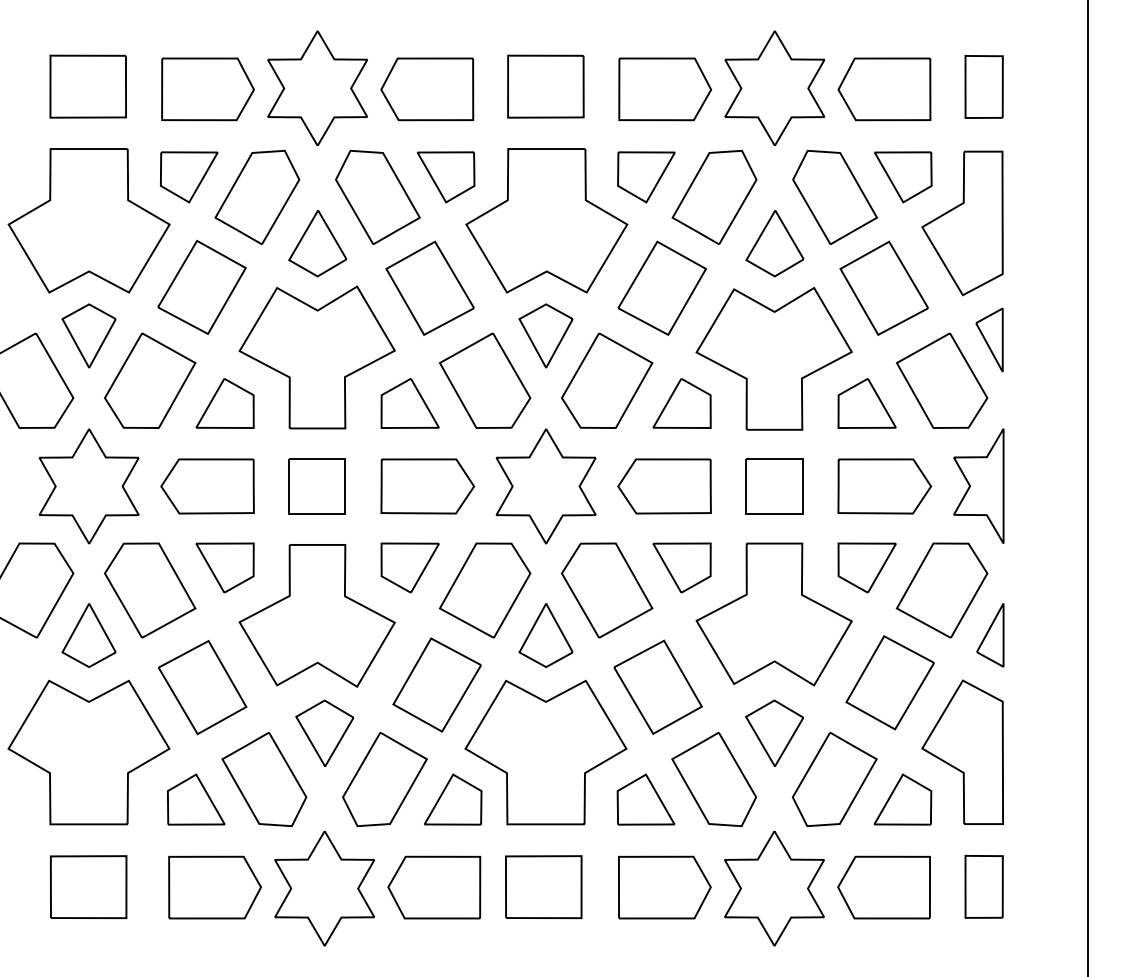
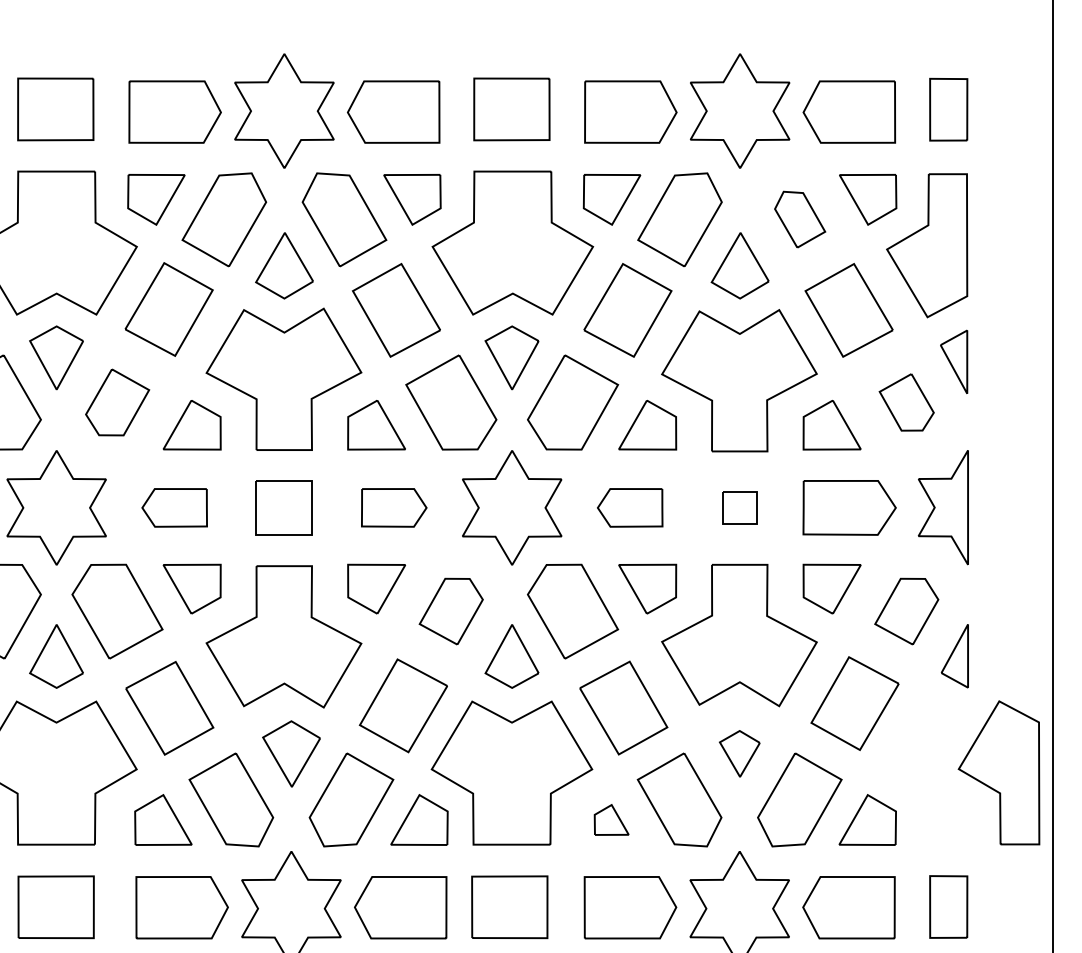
part: (834, 196) -> (799, 218), size x0.6
part: (150, 380) -> (117, 402), size x0.7
part: (941, 380) -> (906, 402), size x0.6
part: (207, 486) -> (174, 507), size x0.7
part: (427, 486) -> (393, 507), size x0.7
part: (664, 486) -> (630, 507), size x0.7
part: (774, 486) -> (739, 507), size x0.6
part: (484, 590) -> (450, 611), size x0.7
part: (941, 590) -> (906, 611), size x0.7
part: (774, 732) -> (739, 753), size x0.7
part: (962, 751) -> (998, 772), moved
part: (645, 799) -> (611, 819), size x0.6

